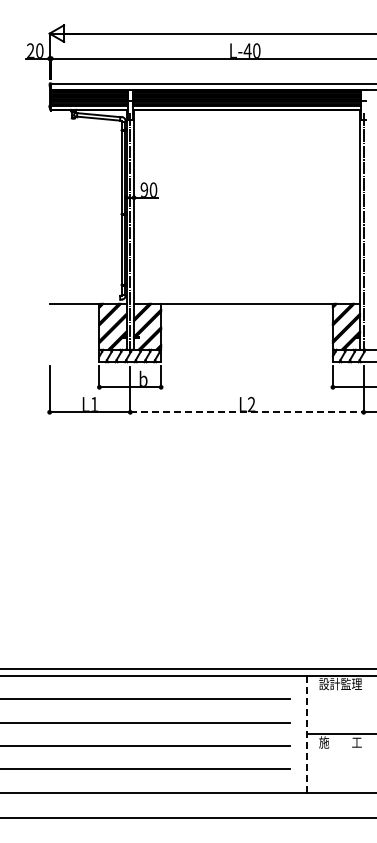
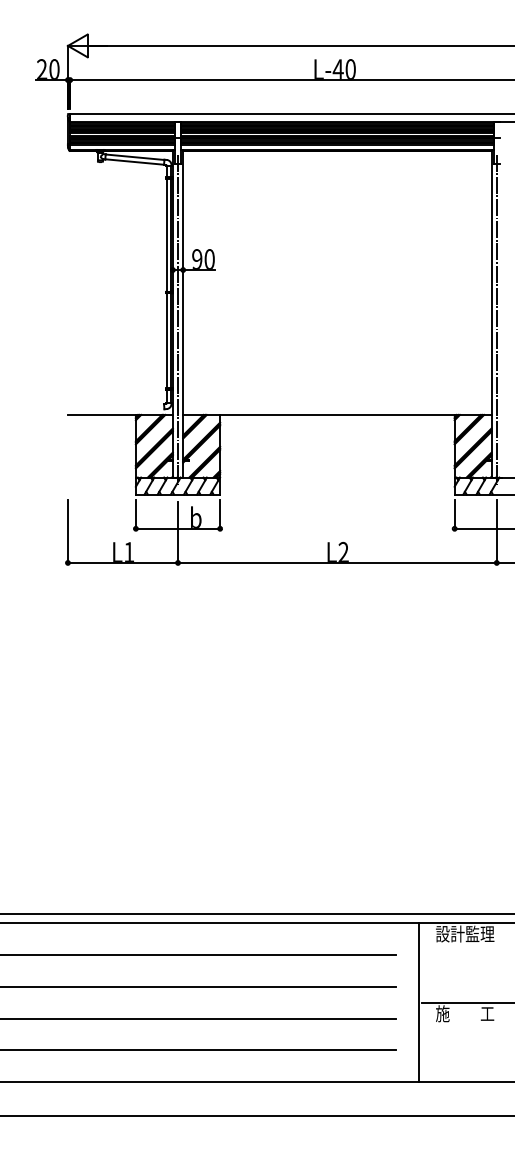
line: (247, 412) -> (338, 563), dashed -> solid
line: (306, 734) -> (418, 1002), dashed -> solid

